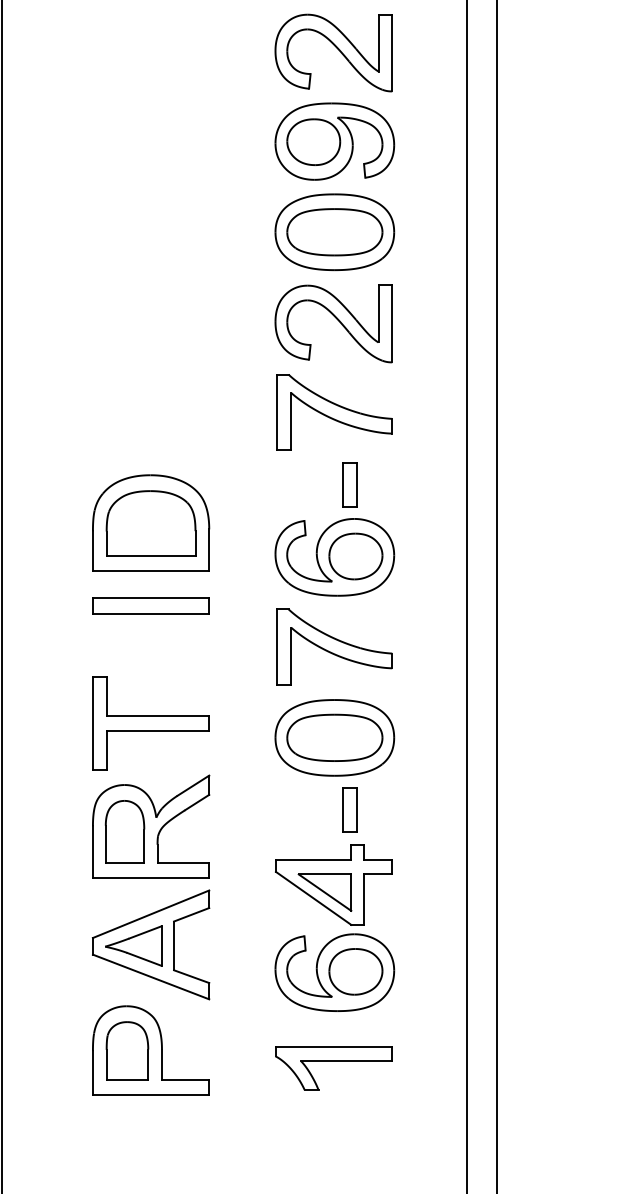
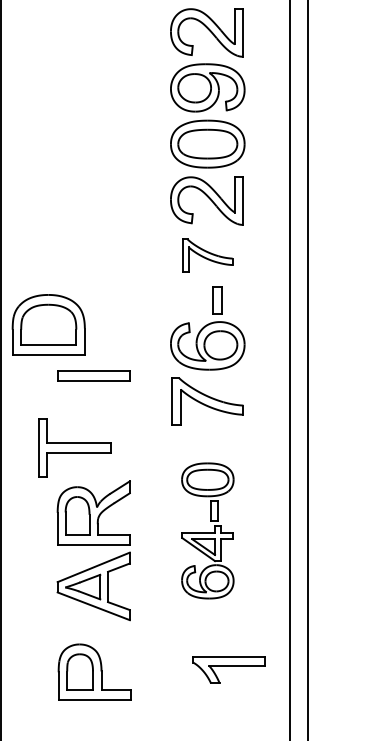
part: (334, 411) -> (207, 255), size x0.7
part: (150, 522) -> (48, 324), moved
part: (150, 722) -> (74, 447), moved
part: (334, 854) -> (207, 530), size x0.7
part: (150, 1049) -> (94, 671), moved
part: (332, 1067) -> (228, 669), moved

